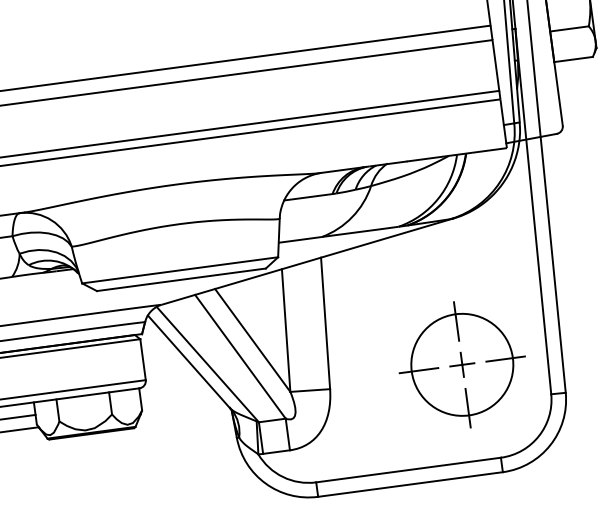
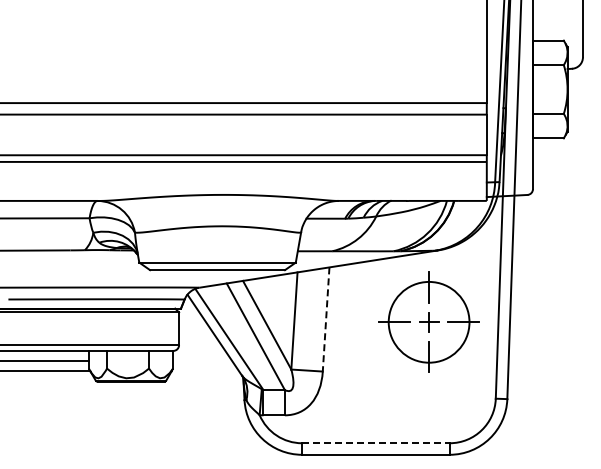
line: (326, 323) -> (326, 319), solid -> dashed
part: (461, 363) -> (428, 321), moved
line: (408, 470) -> (375, 443), solid -> dashed

